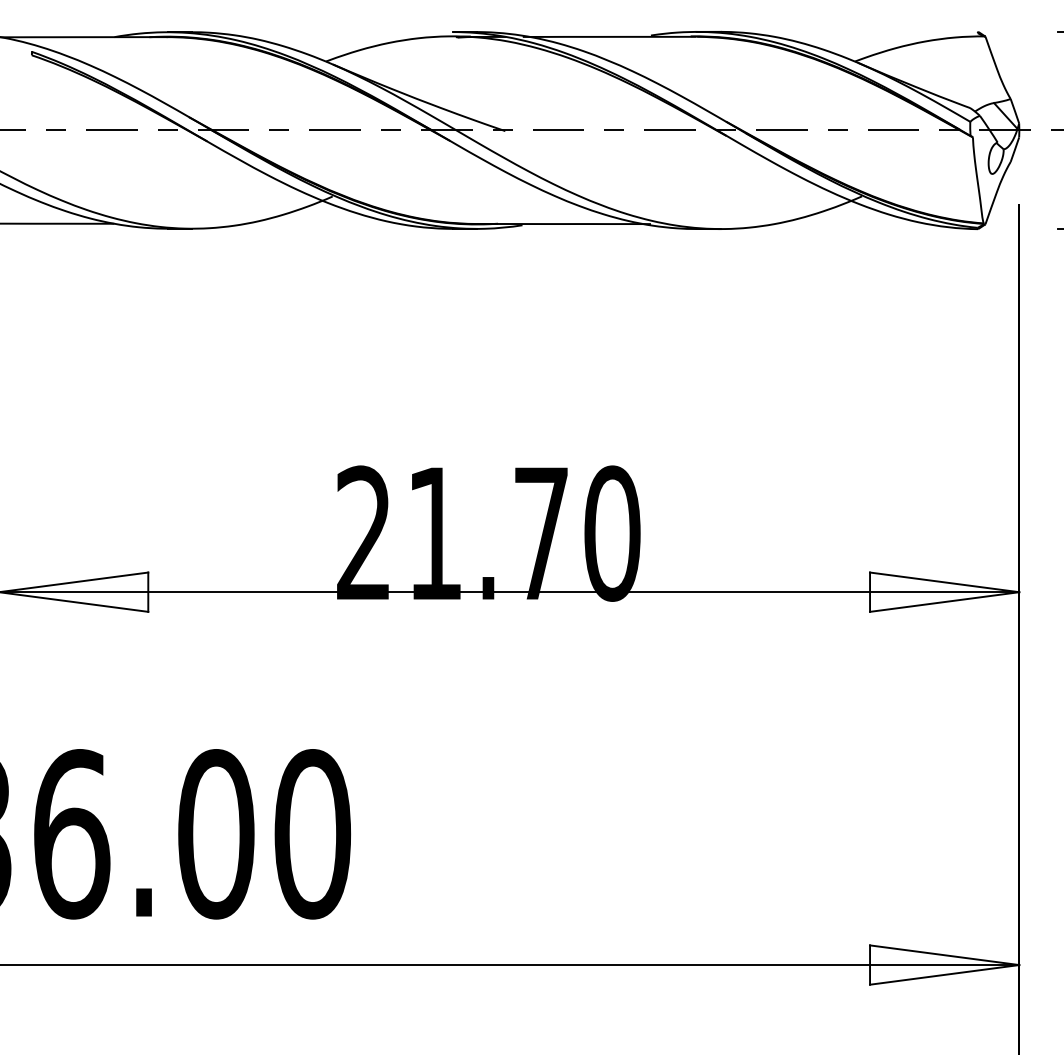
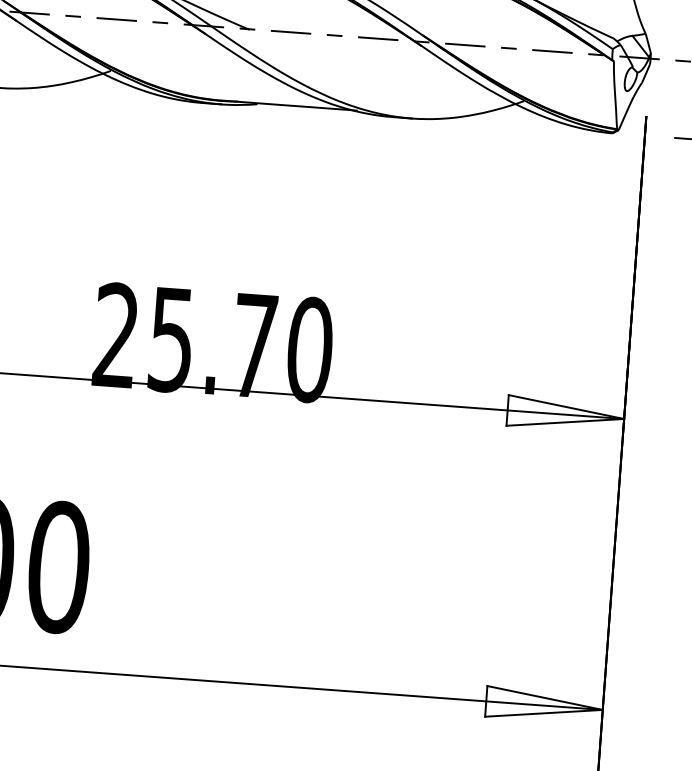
text: (434, 534) -> (171, 340), 21.70 -> 25.70

